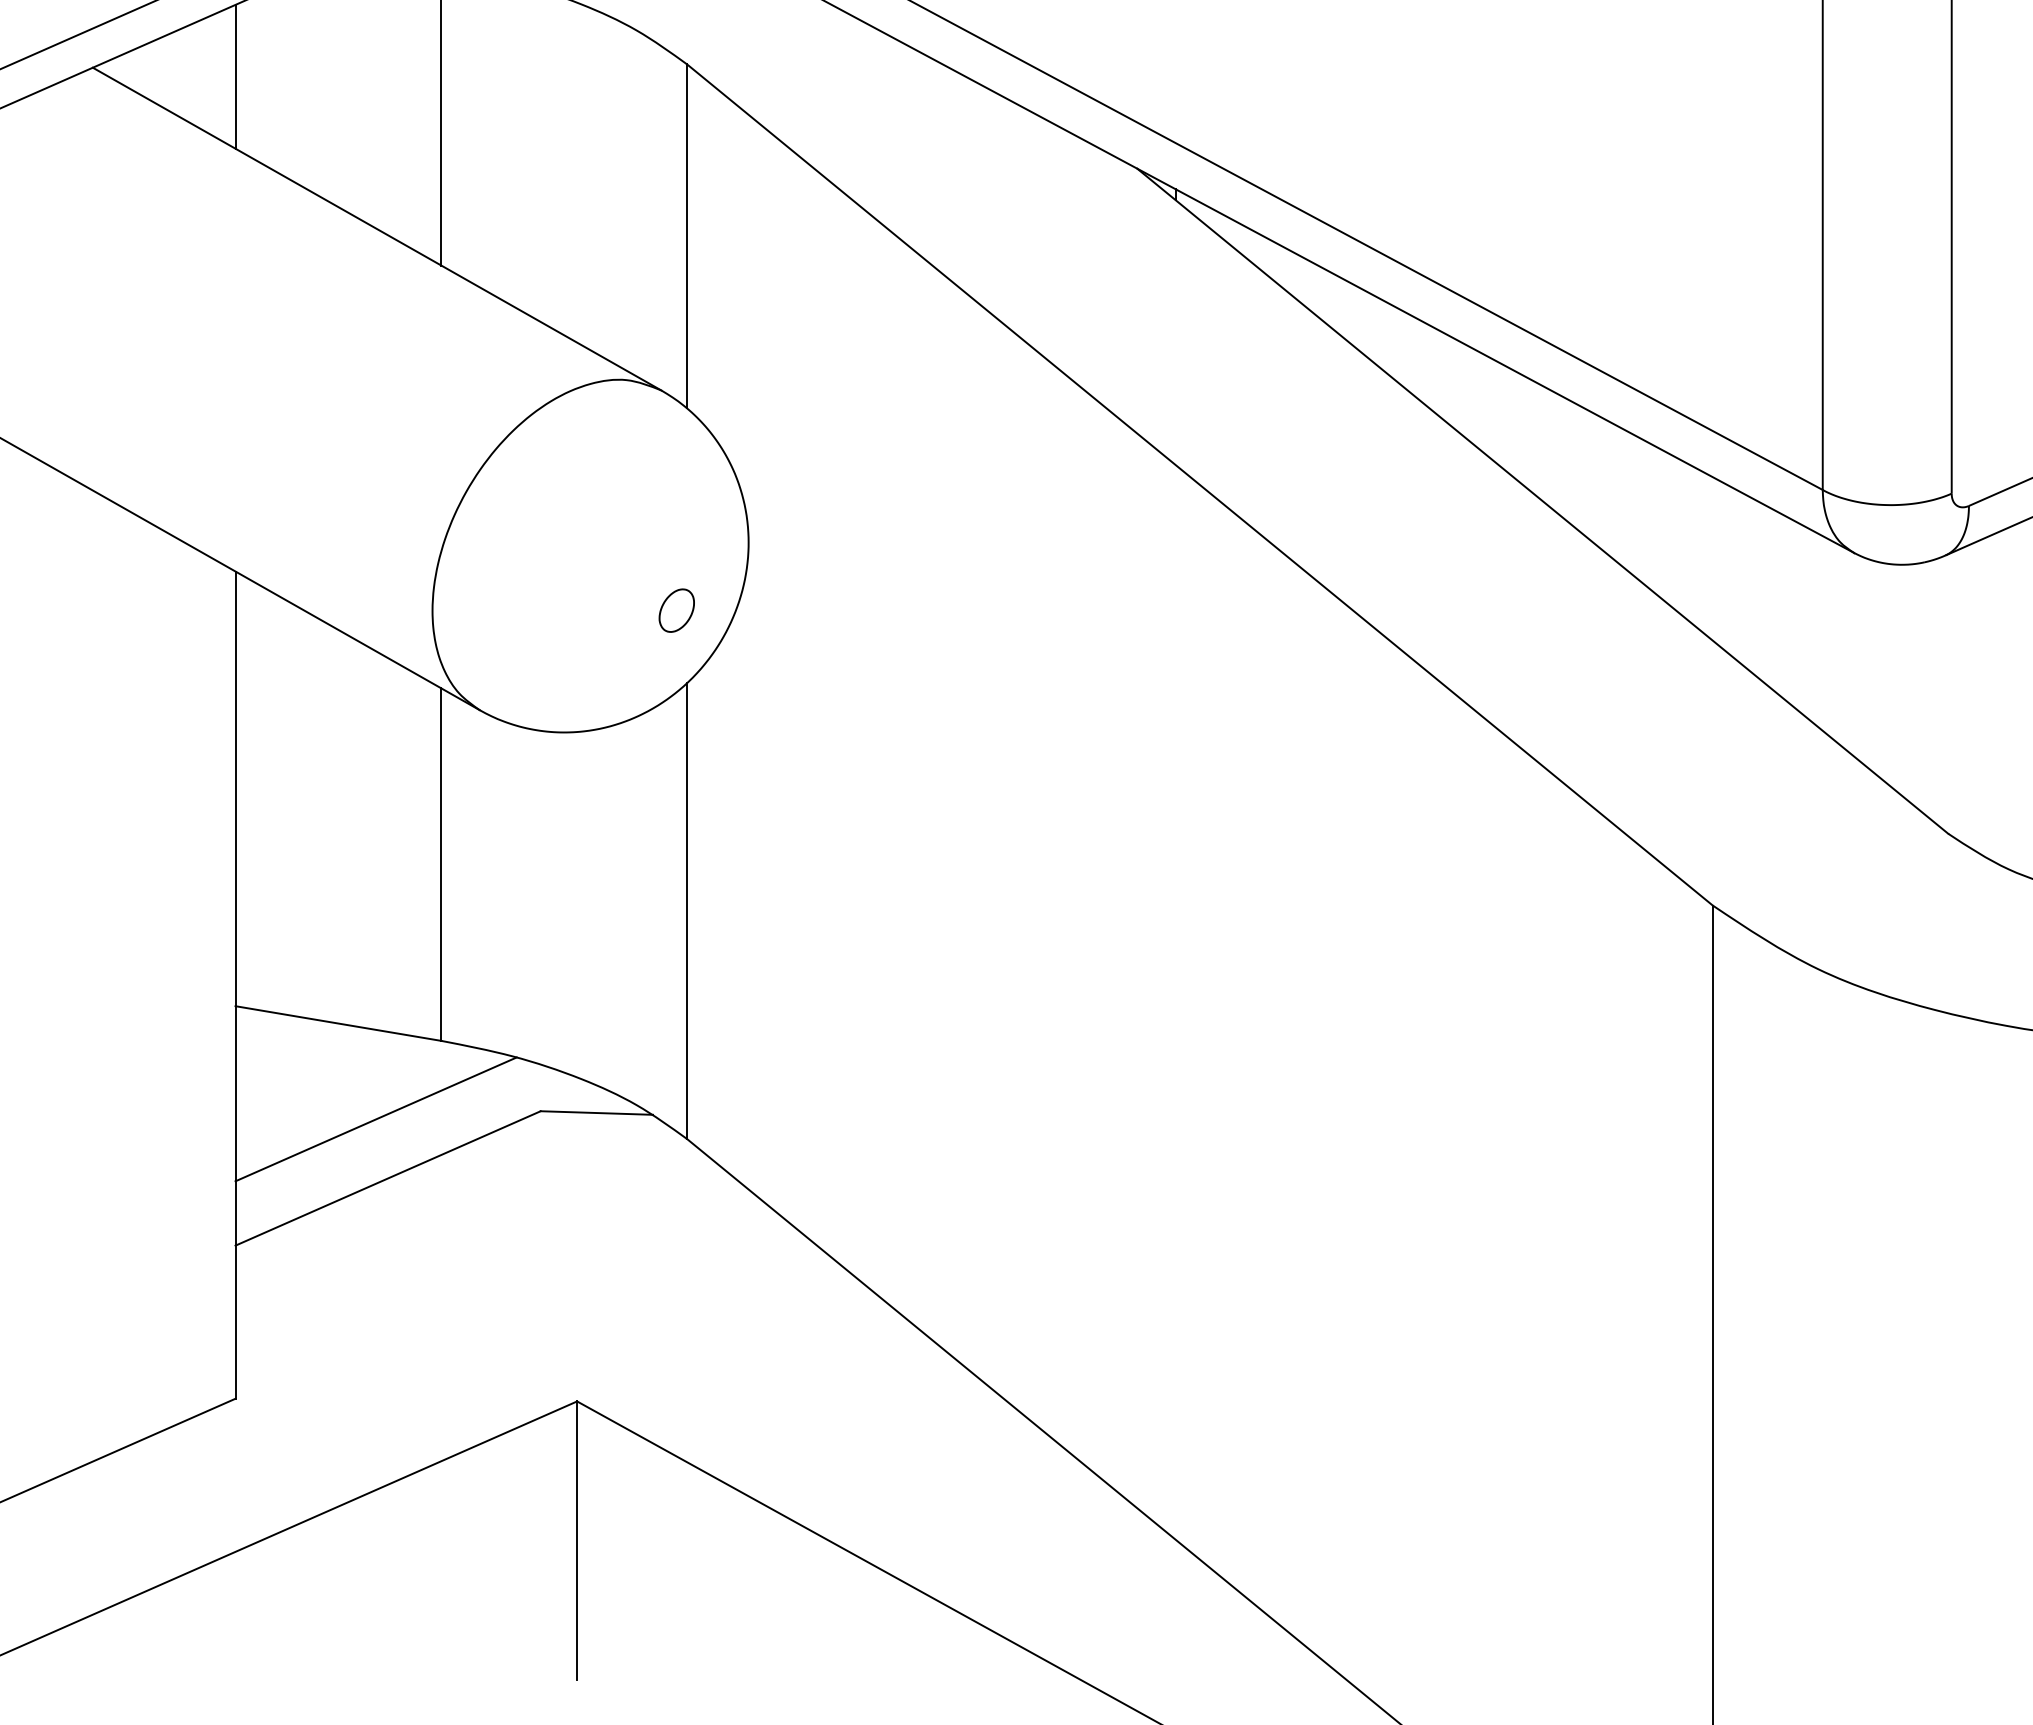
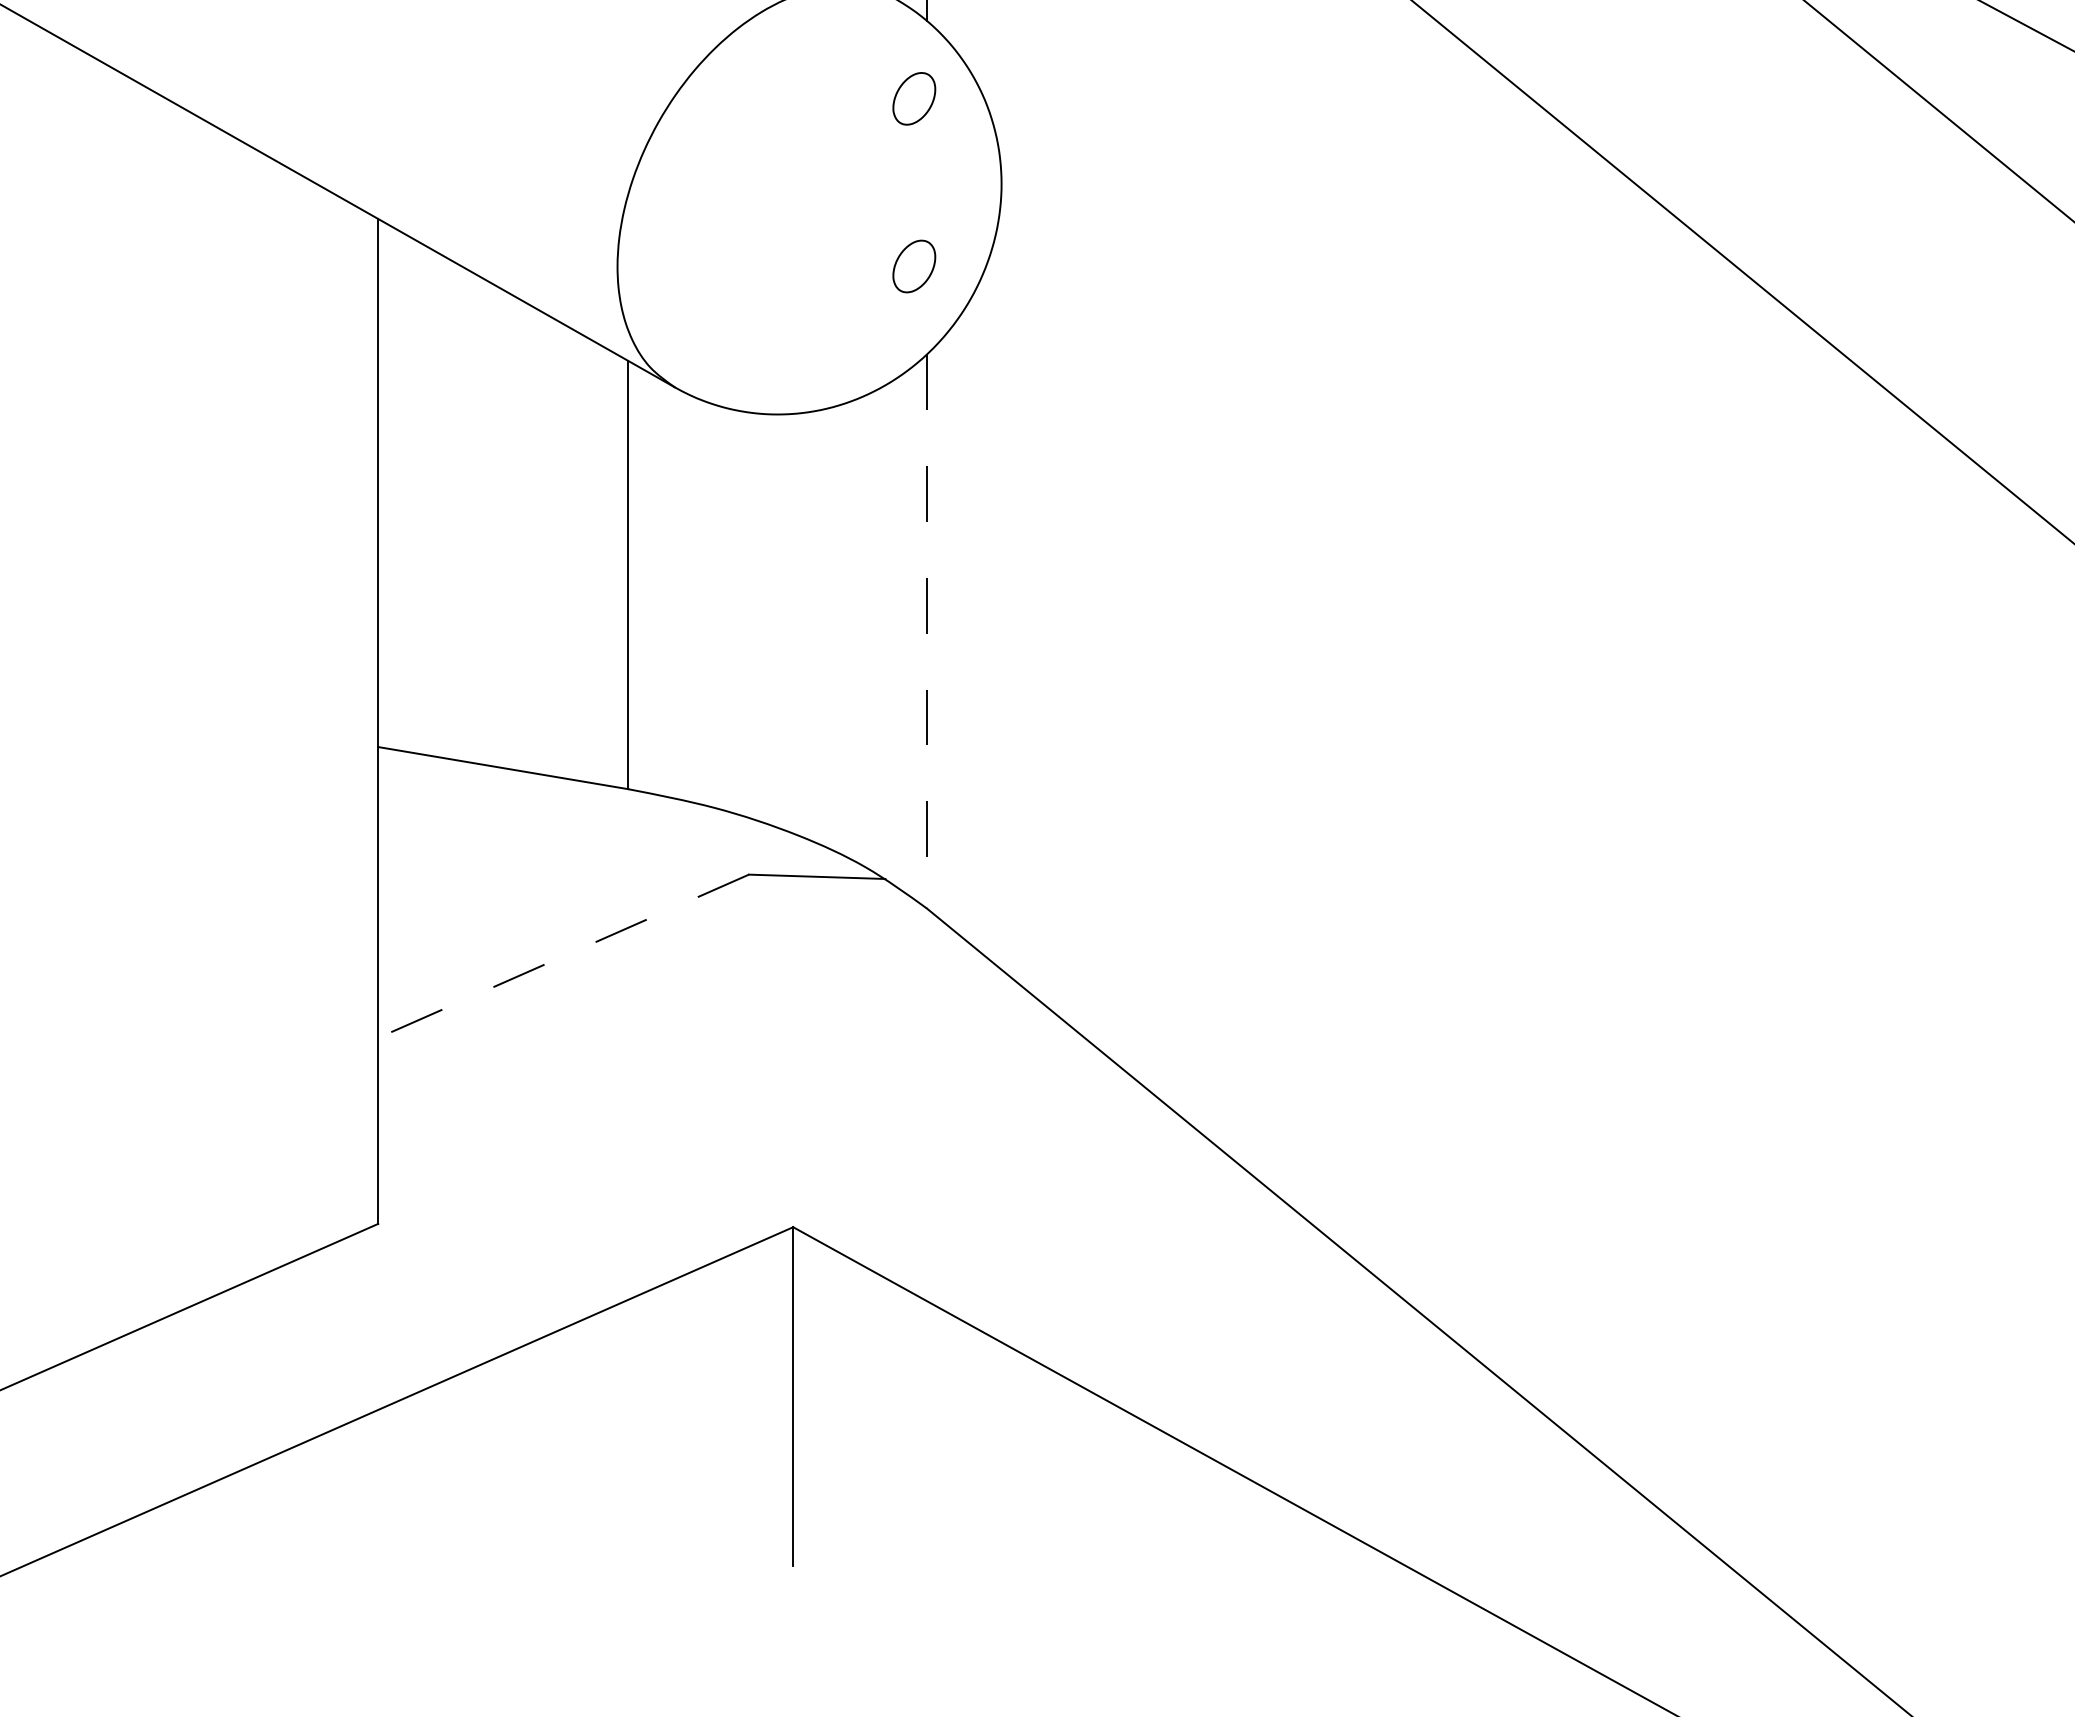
part: (676, 472) -> (913, 98), added
line: (687, 911) -> (927, 631), solid -> dashed
line: (375, 1119) -> (548, 884), removed
line: (388, 1178) -> (564, 956), solid -> dashed

